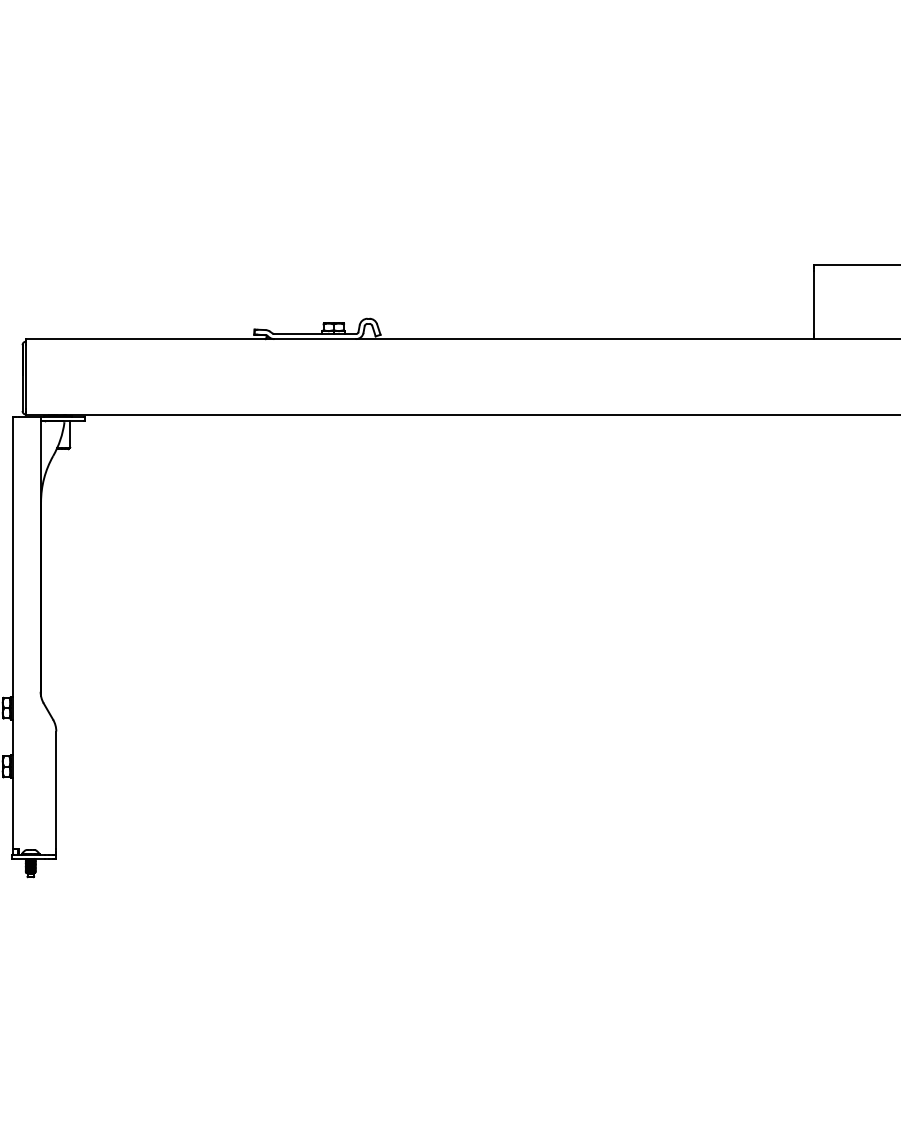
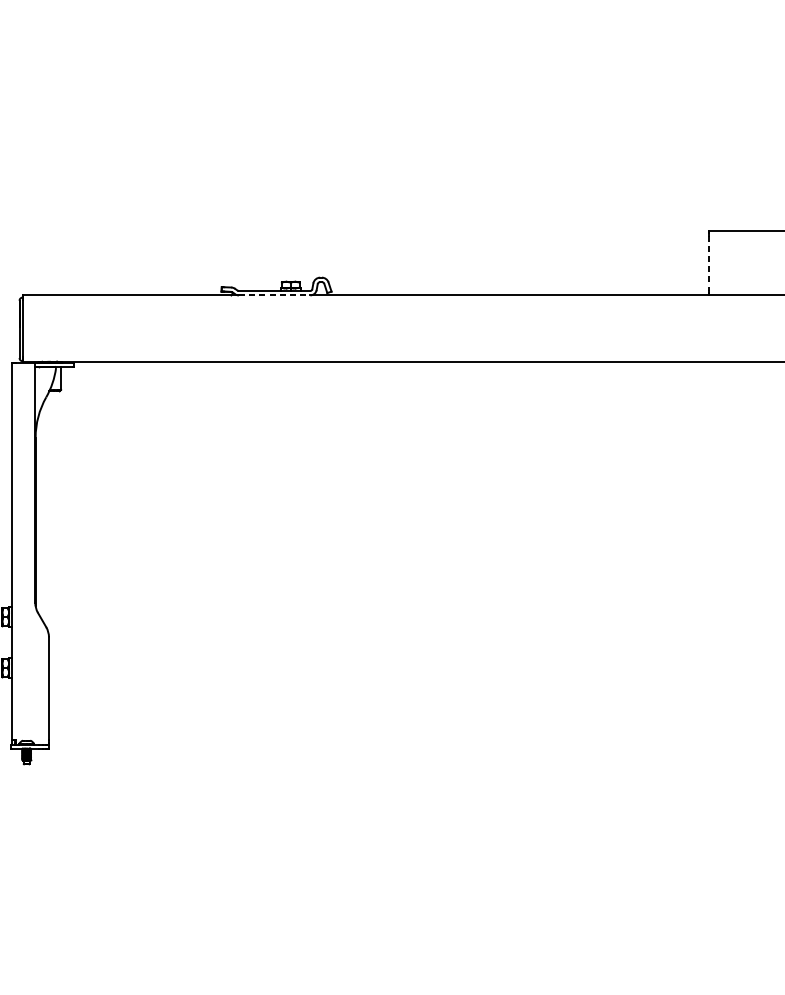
line: (813, 302) -> (708, 263), solid -> dashed
line: (315, 339) -> (274, 295), solid -> dashed

